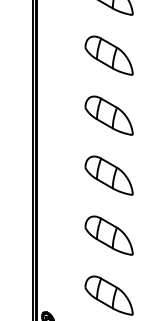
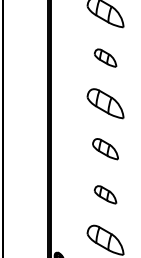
part: (109, 54) -> (105, 57), size x0.6
part: (109, 174) -> (105, 148), size x0.7
part: (109, 235) -> (105, 194), size x0.6

